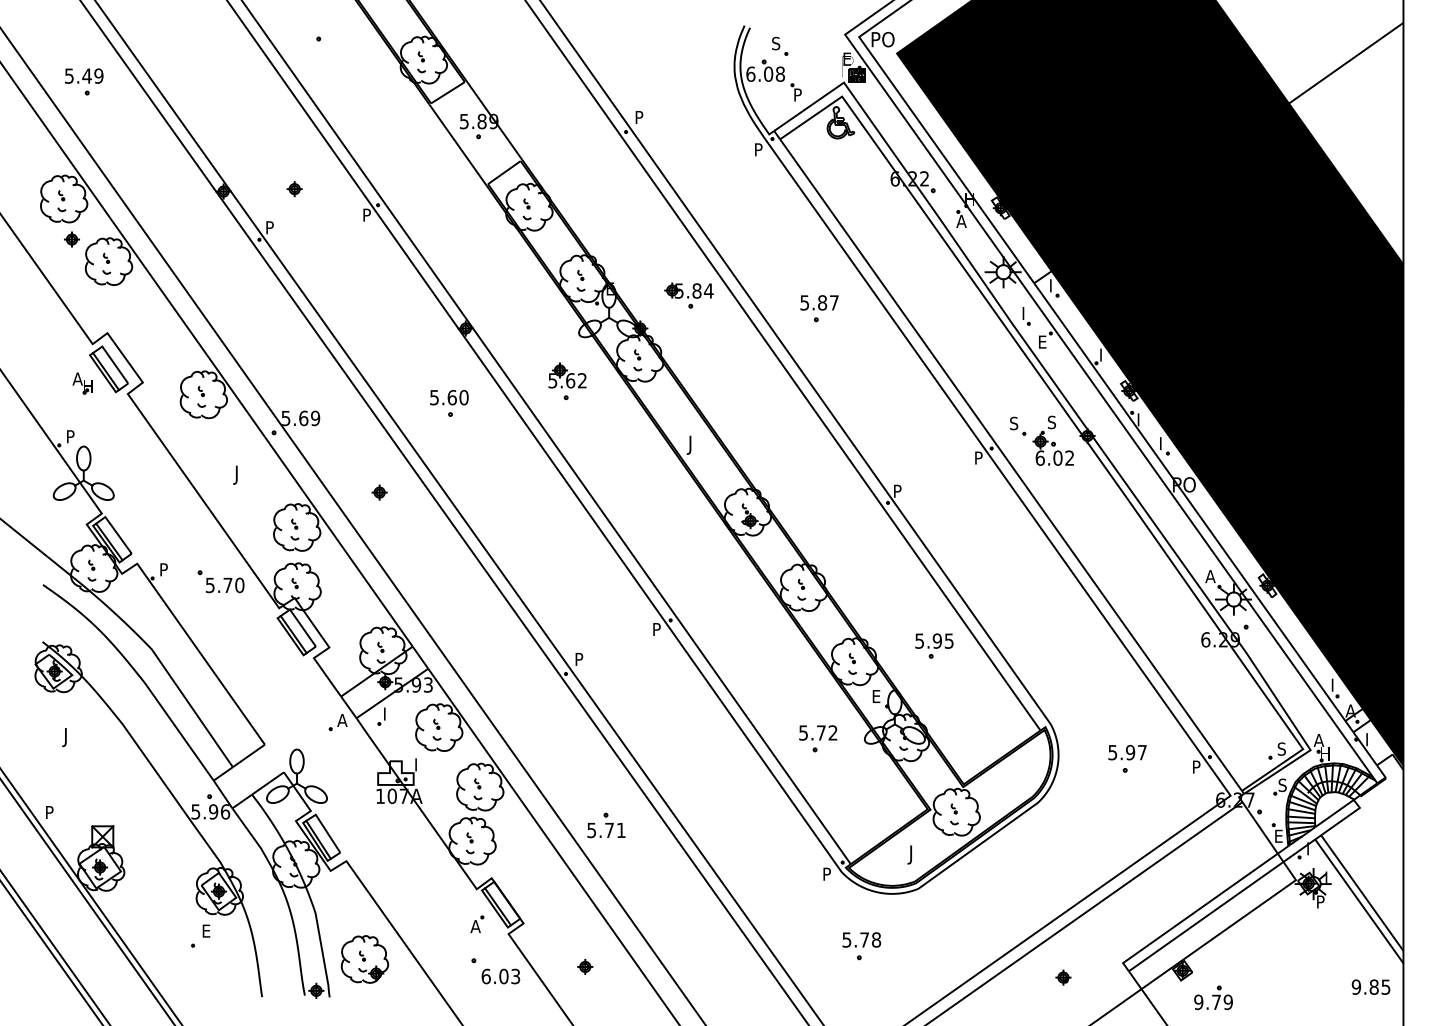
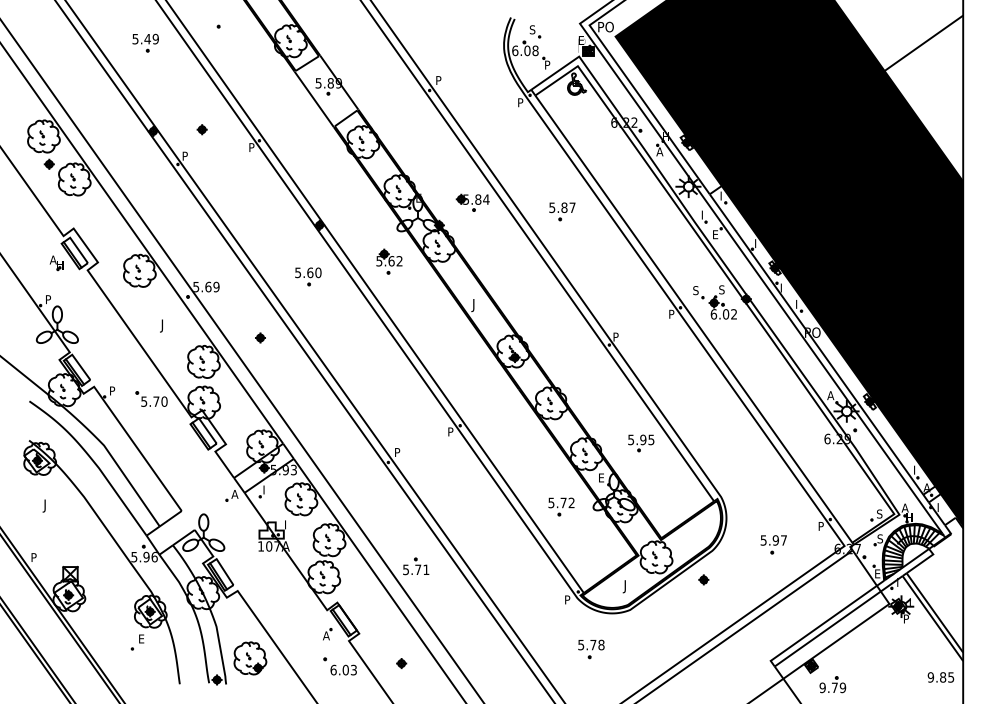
part: (83, 80) -> (145, 42), moved
part: (1127, 758) -> (773, 544), moved
part: (1062, 977) -> (703, 579), moved

